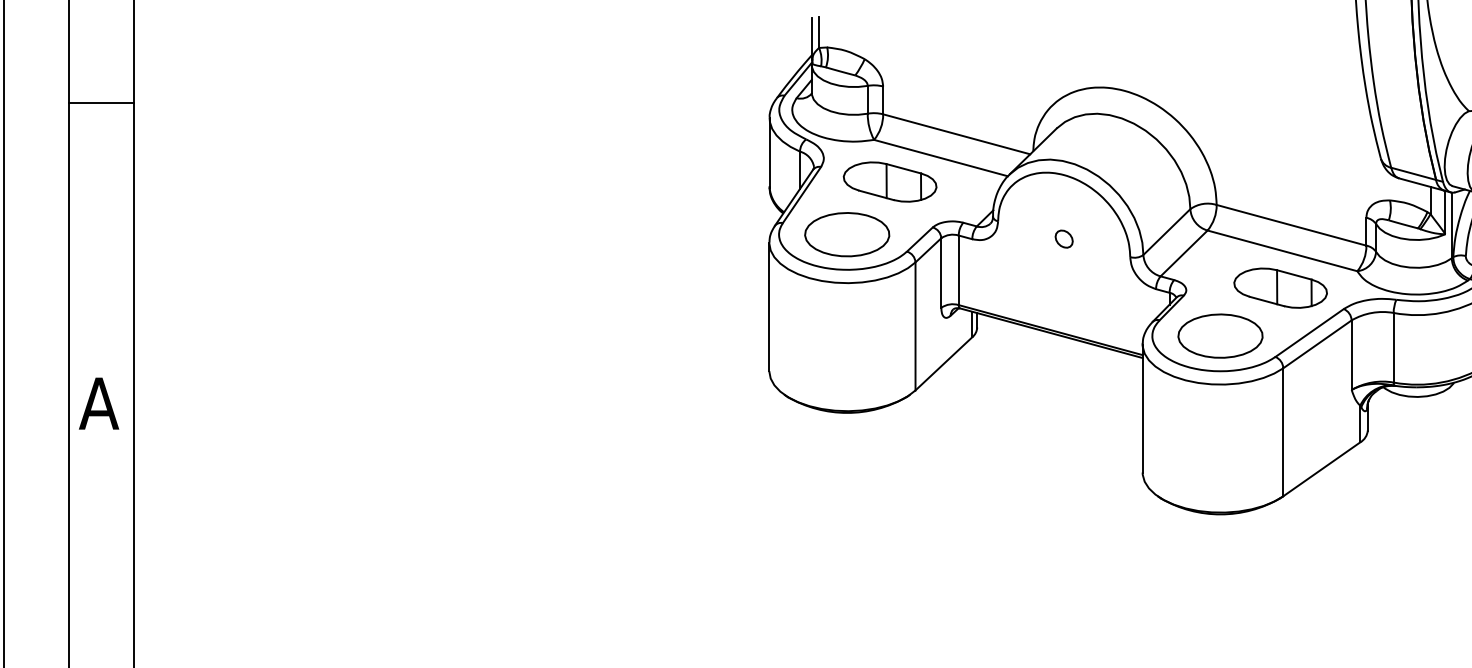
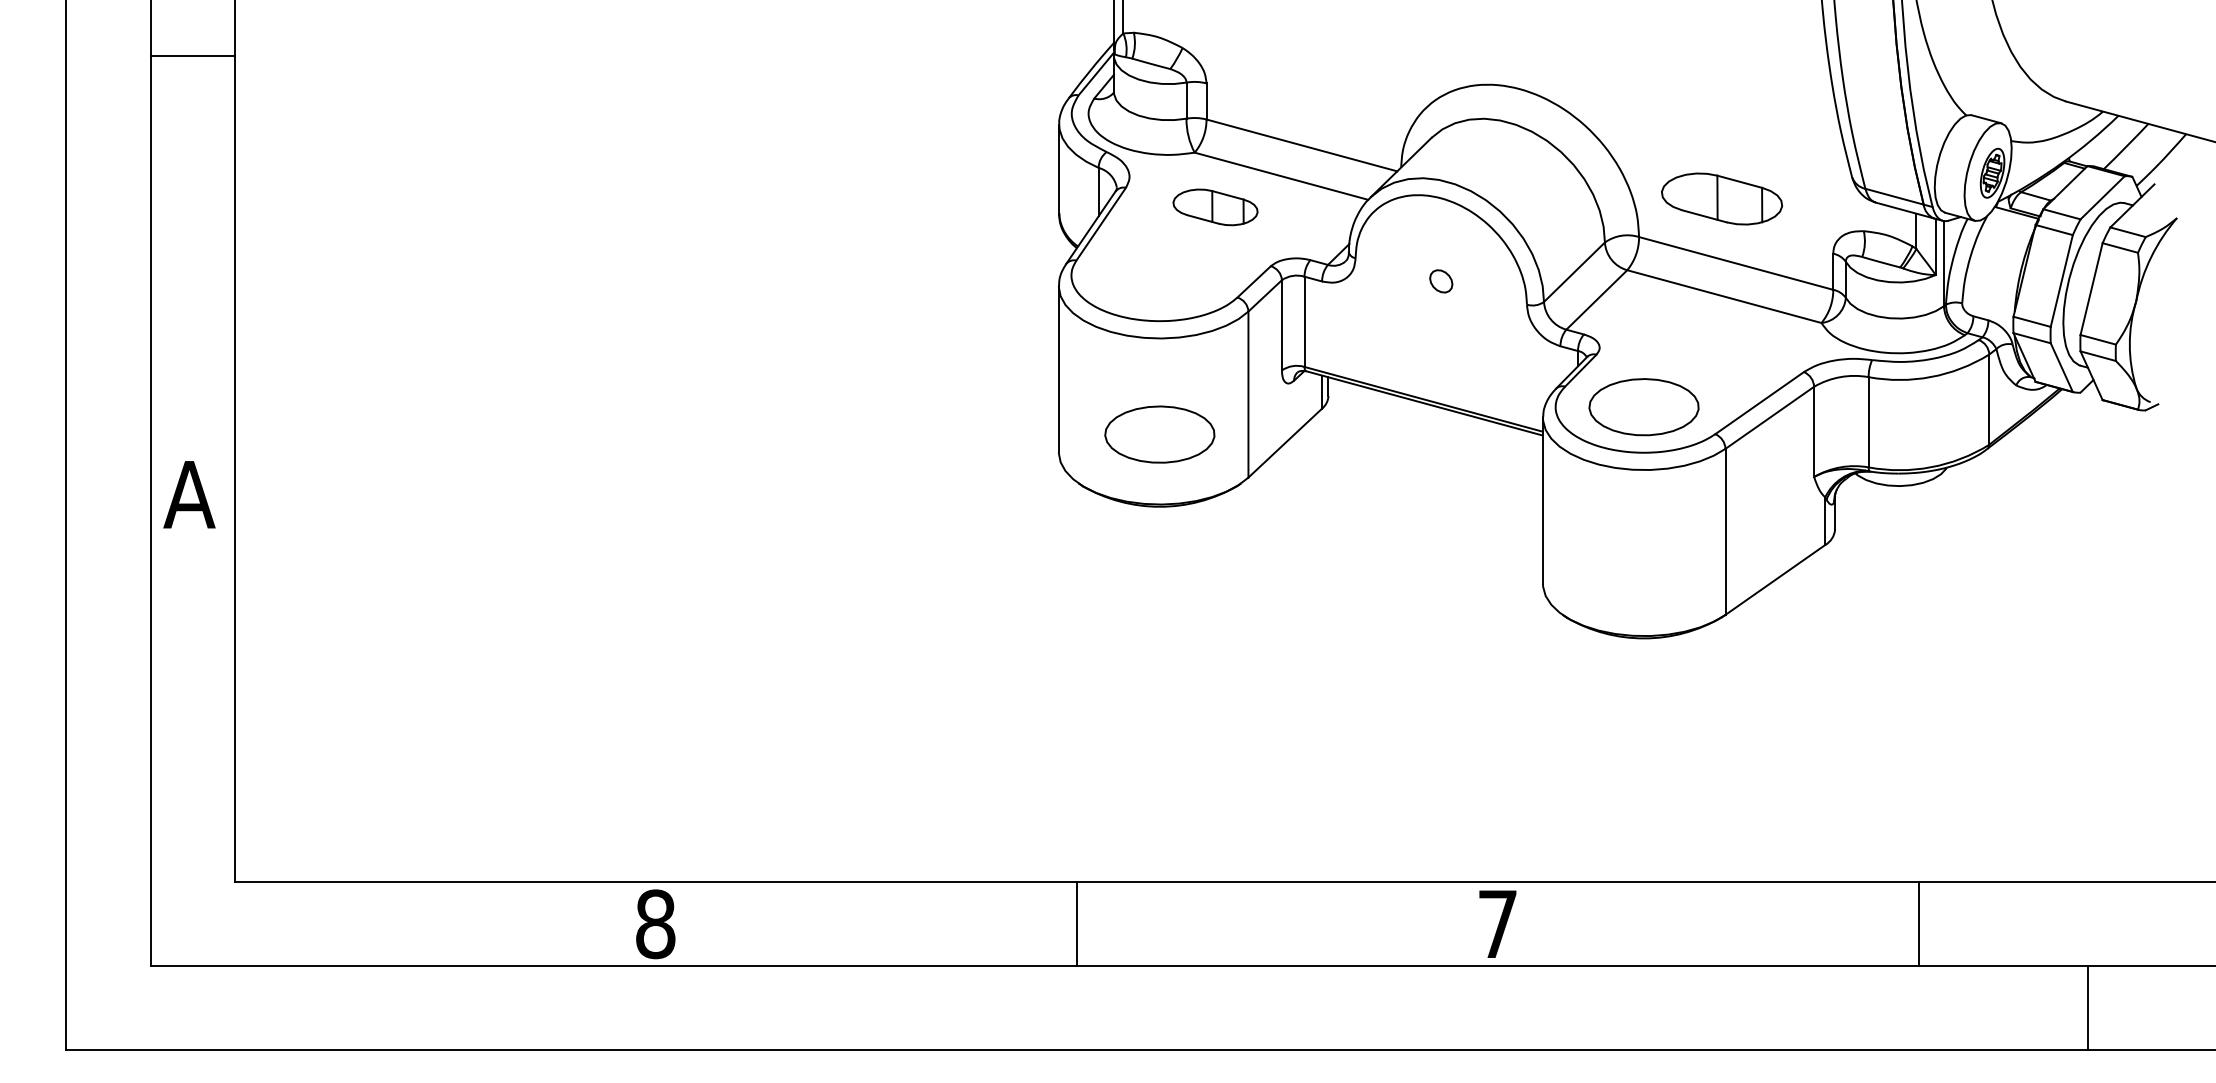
line: (101, 102) -> (192, 56), moved
part: (890, 182) -> (1215, 207), size x0.7
part: (846, 234) -> (1159, 434), moved
part: (1281, 287) -> (1722, 198), moved

